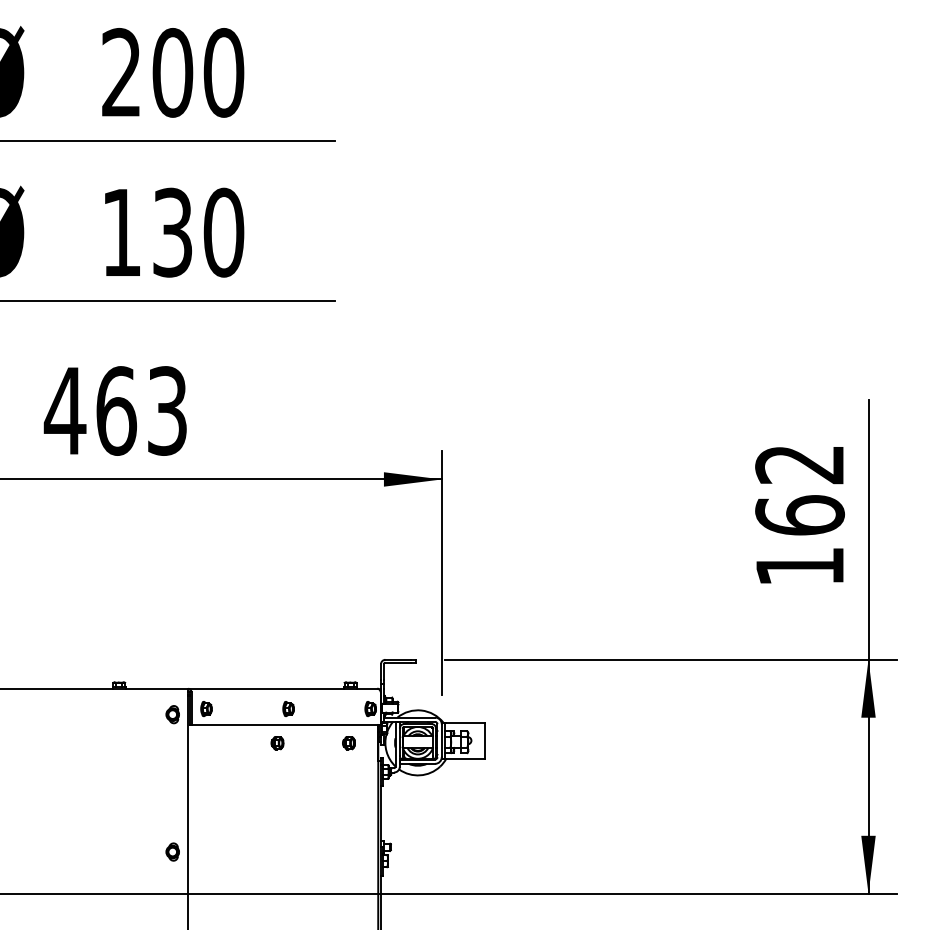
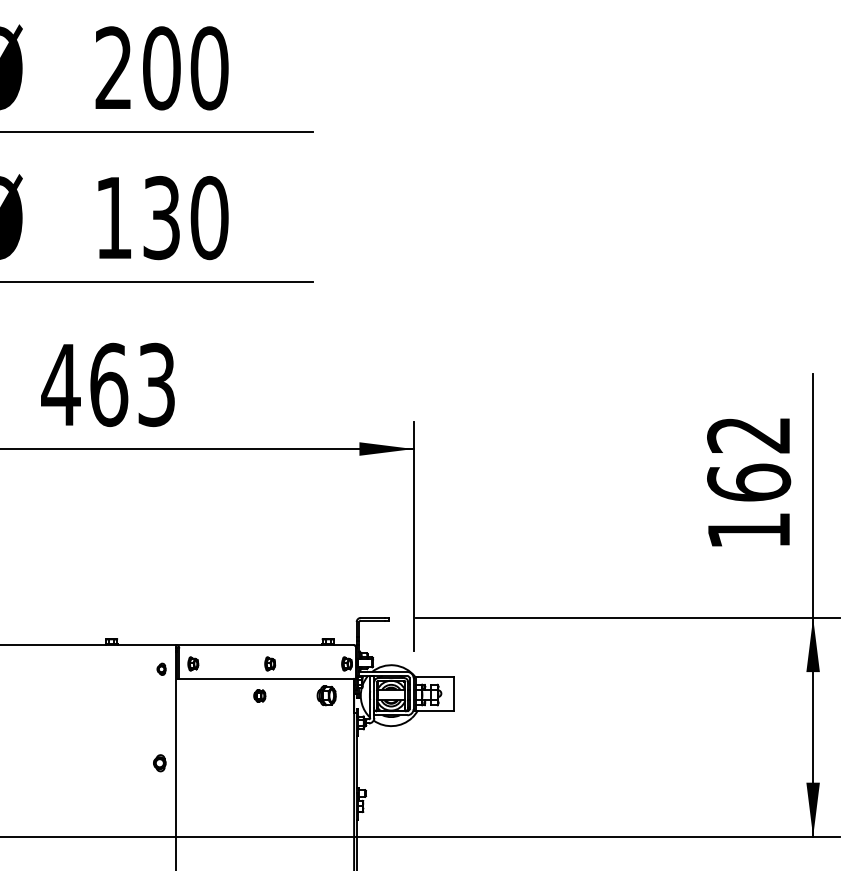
part: (172, 714) -> (161, 669), size x0.7
part: (348, 743) -> (326, 696), size x1.6
part: (172, 851) -> (159, 762), moved

